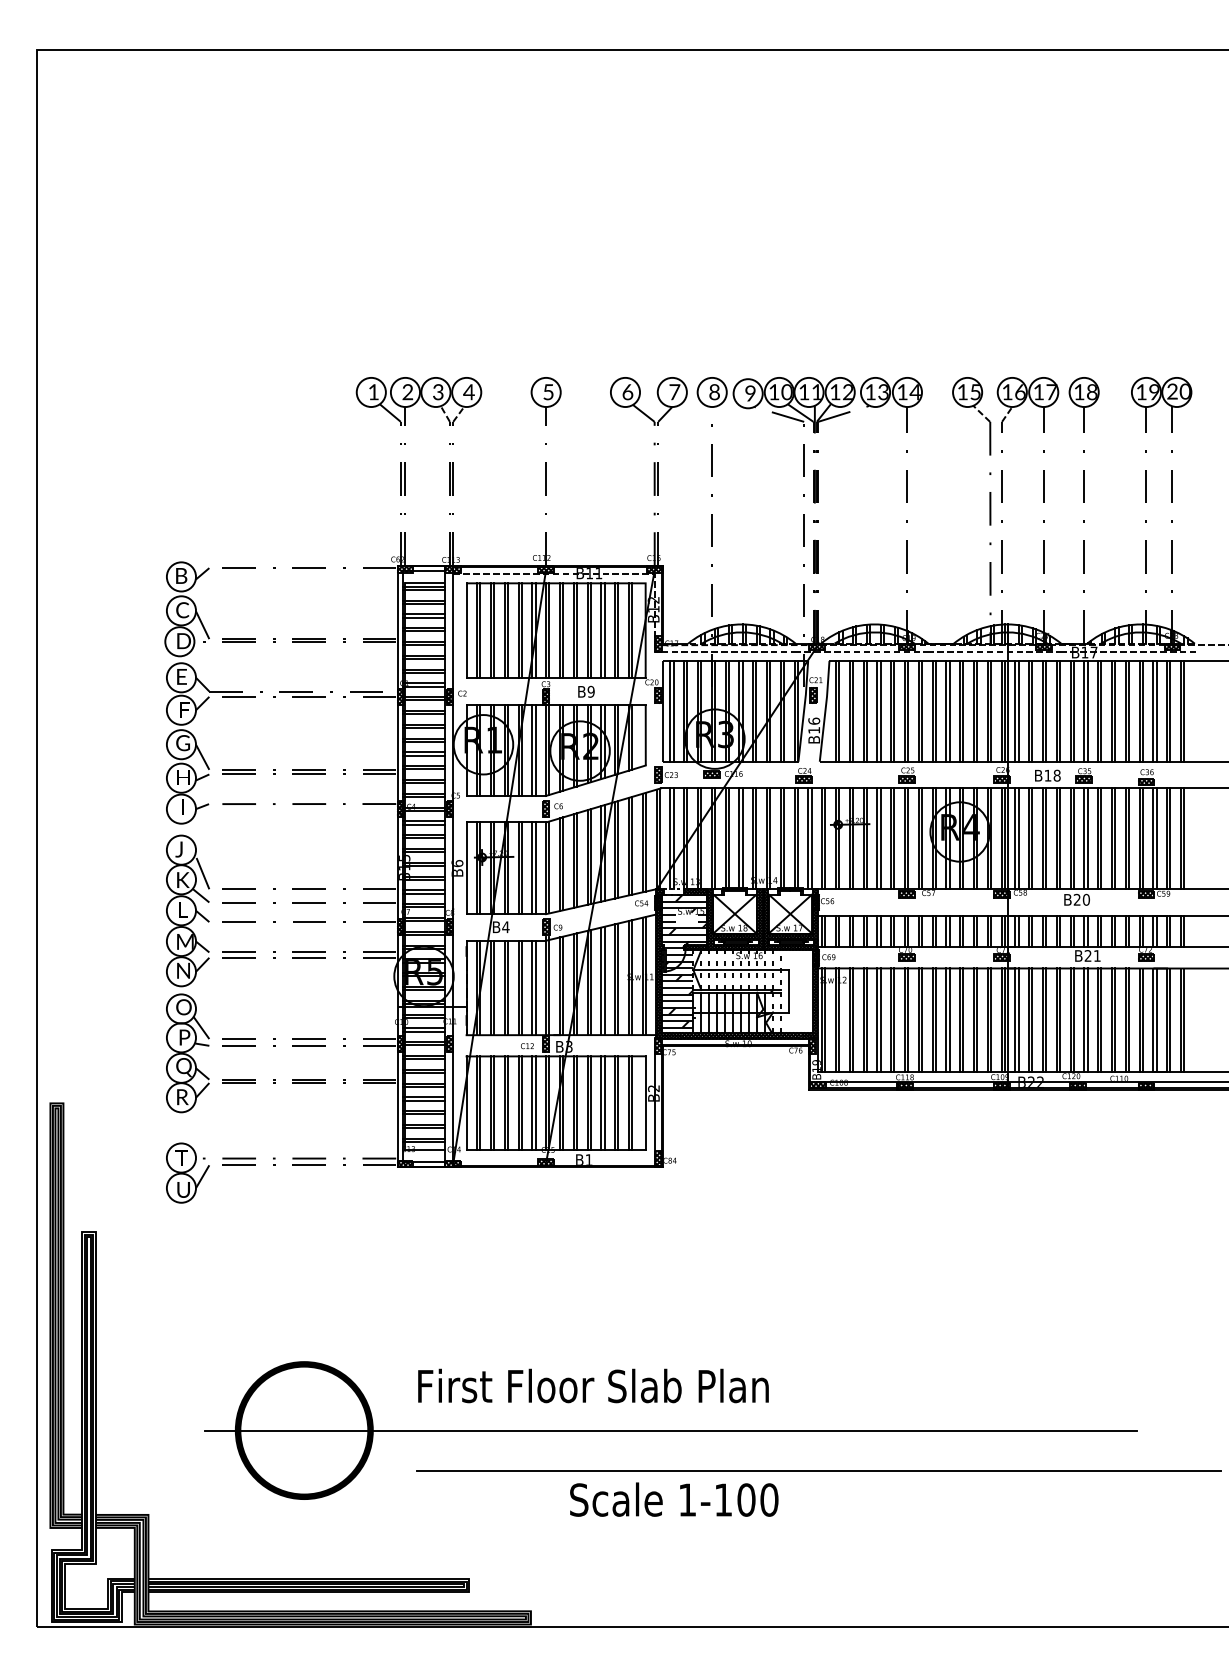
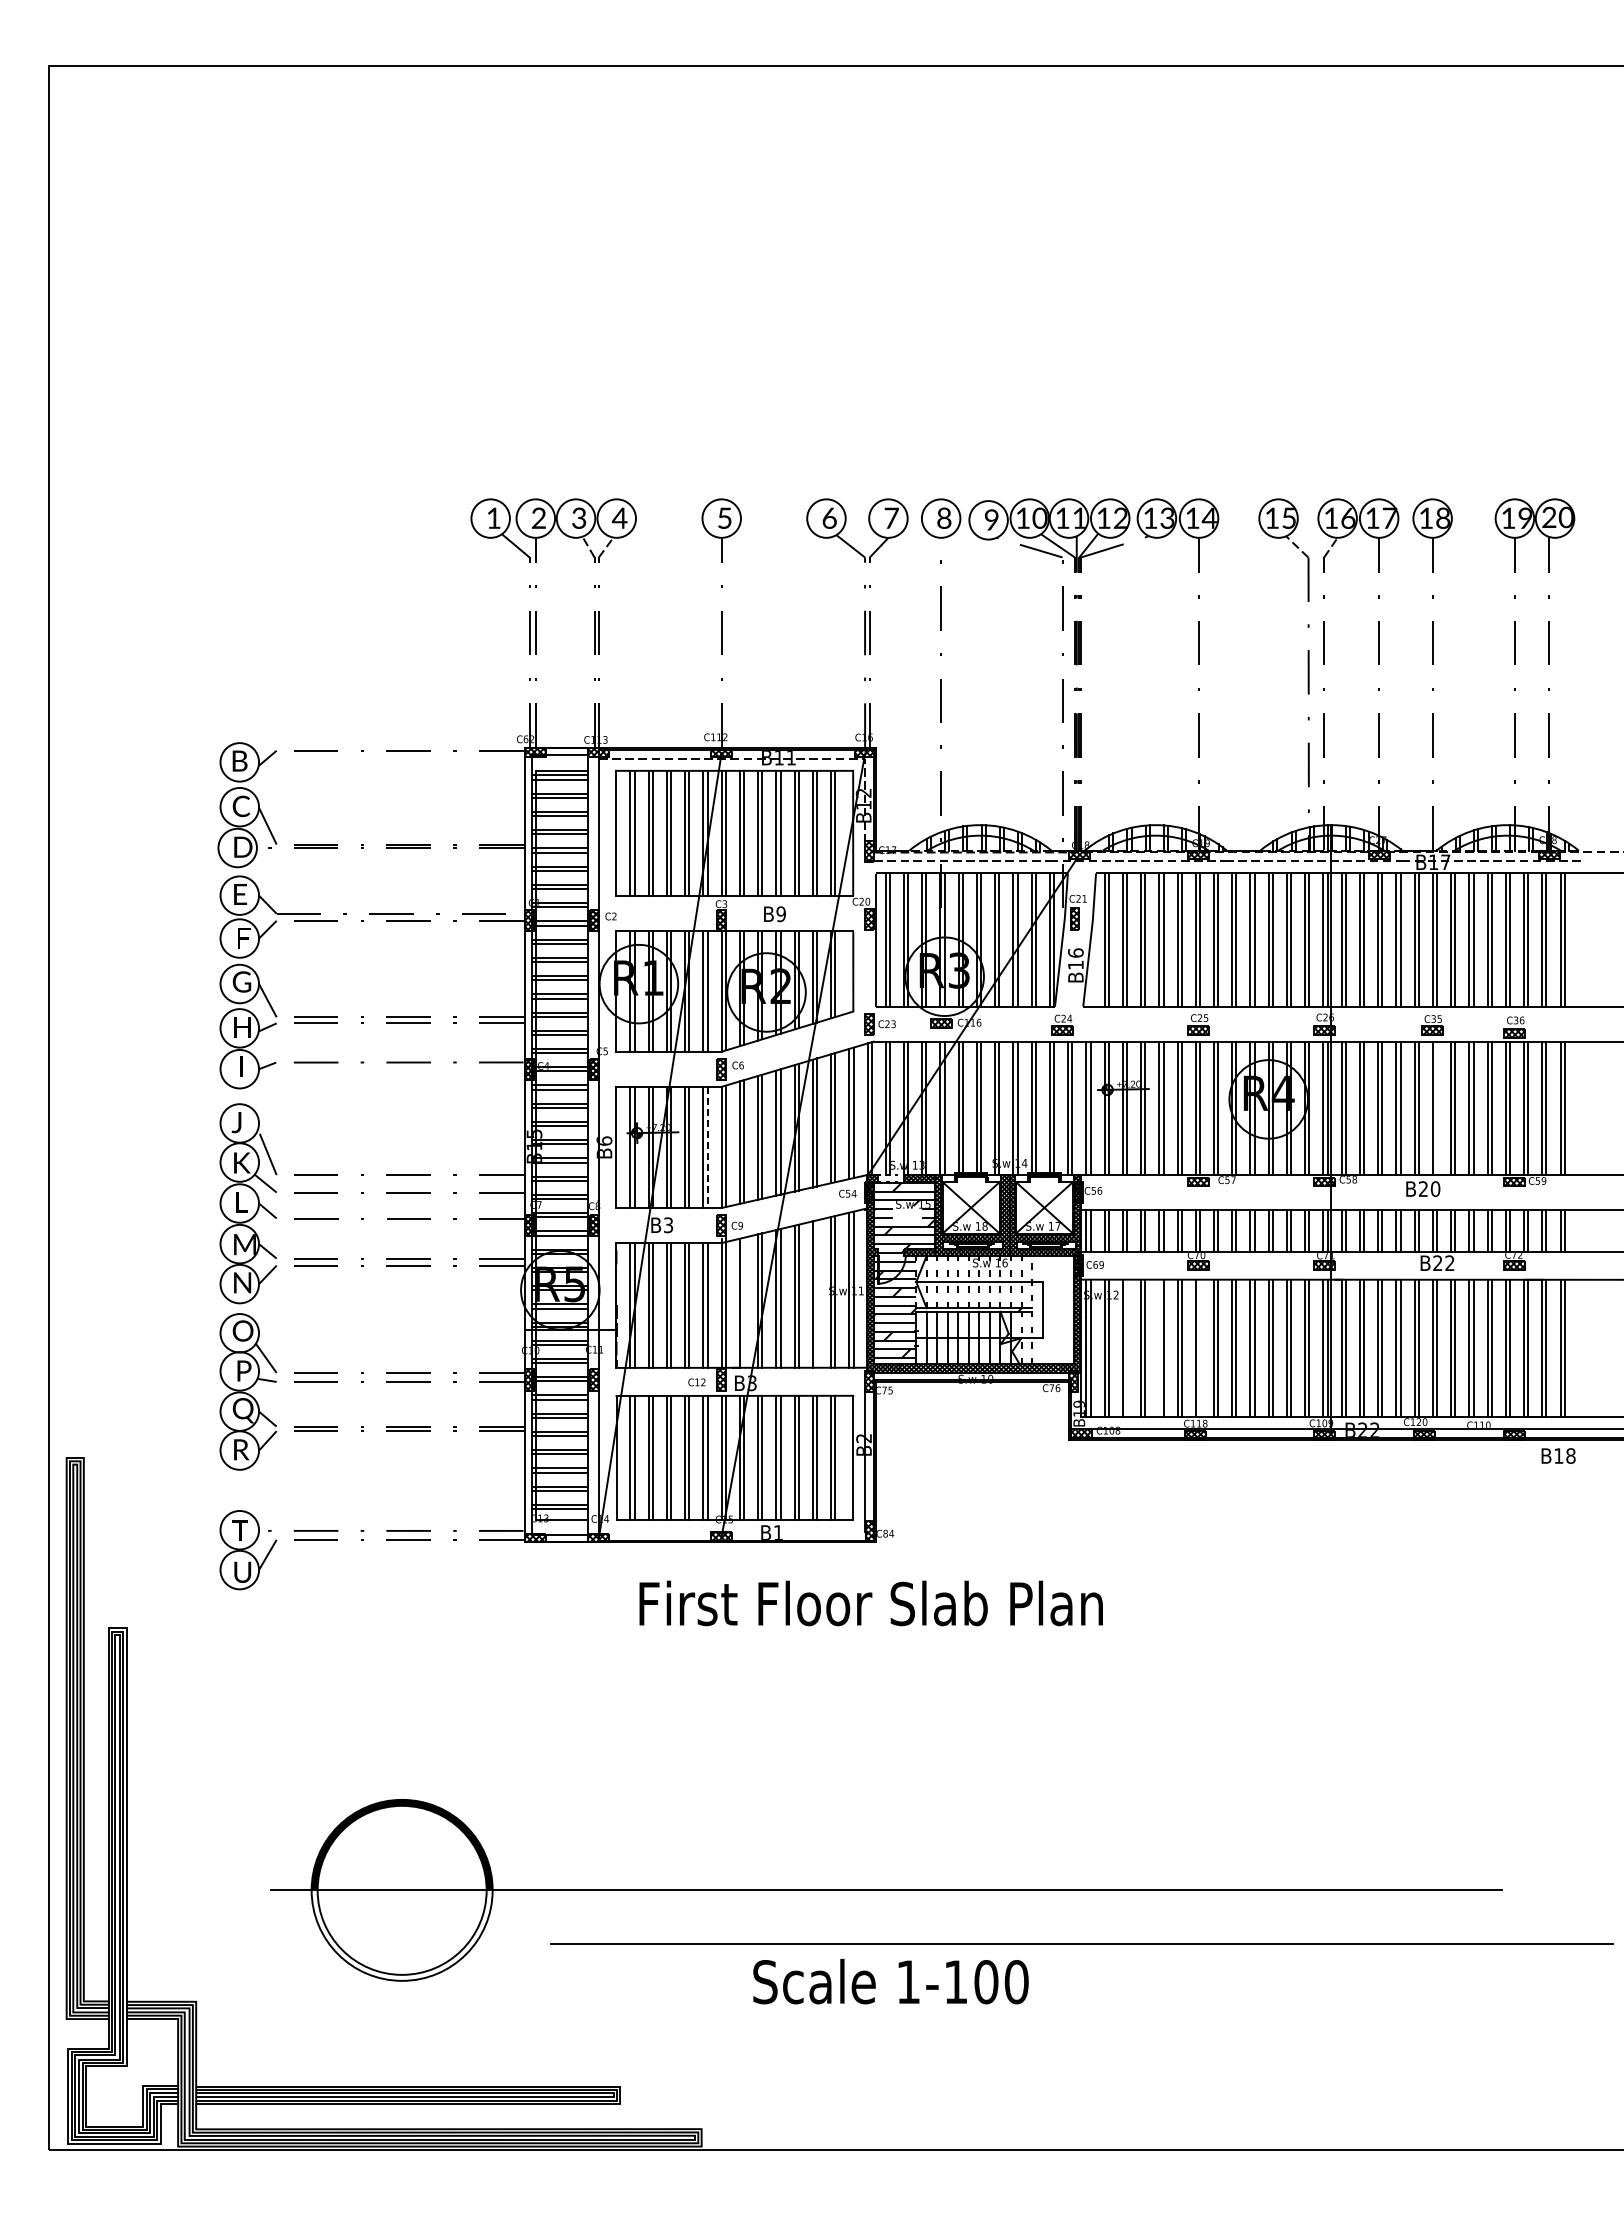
text: (1047, 775) -> (1558, 1455), moved
line: (1087, 838) -> (1437, 1108), removed
line: (535, 868) -> (707, 1147), solid -> dashed
text: (505, 927) -> (668, 1225), B4 -> B3
text: (1096, 955) -> (1449, 1262), B21 -> B22
line: (618, 978) -> (817, 1293), removed
line: (563, 985) -> (744, 1302), removed
line: (853, 1020) -> (1127, 1348), removed
line: (877, 1020) -> (1159, 1348), removed
line: (907, 1020) -> (1199, 1348), removed
text: (592, 1386) -> (870, 1603), moved
fill: (303, 1464) -> (401, 1935), removed

